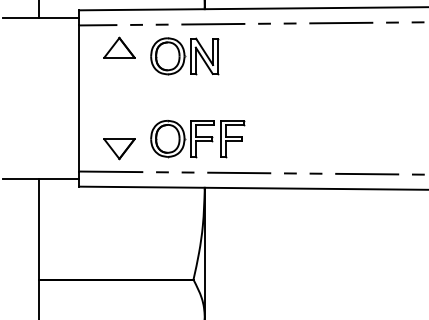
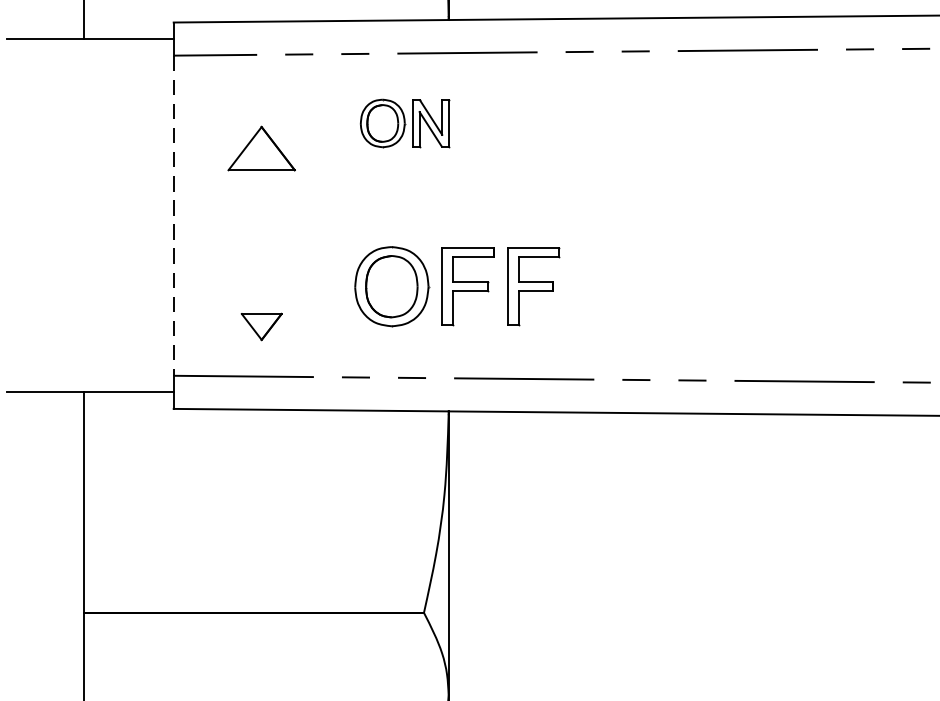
part: (119, 47) -> (261, 147), moved
part: (184, 56) -> (404, 123), size x0.6
line: (79, 98) -> (174, 215), solid -> dashed
part: (197, 139) -> (456, 288), moved
part: (119, 149) -> (261, 327), size x0.6

